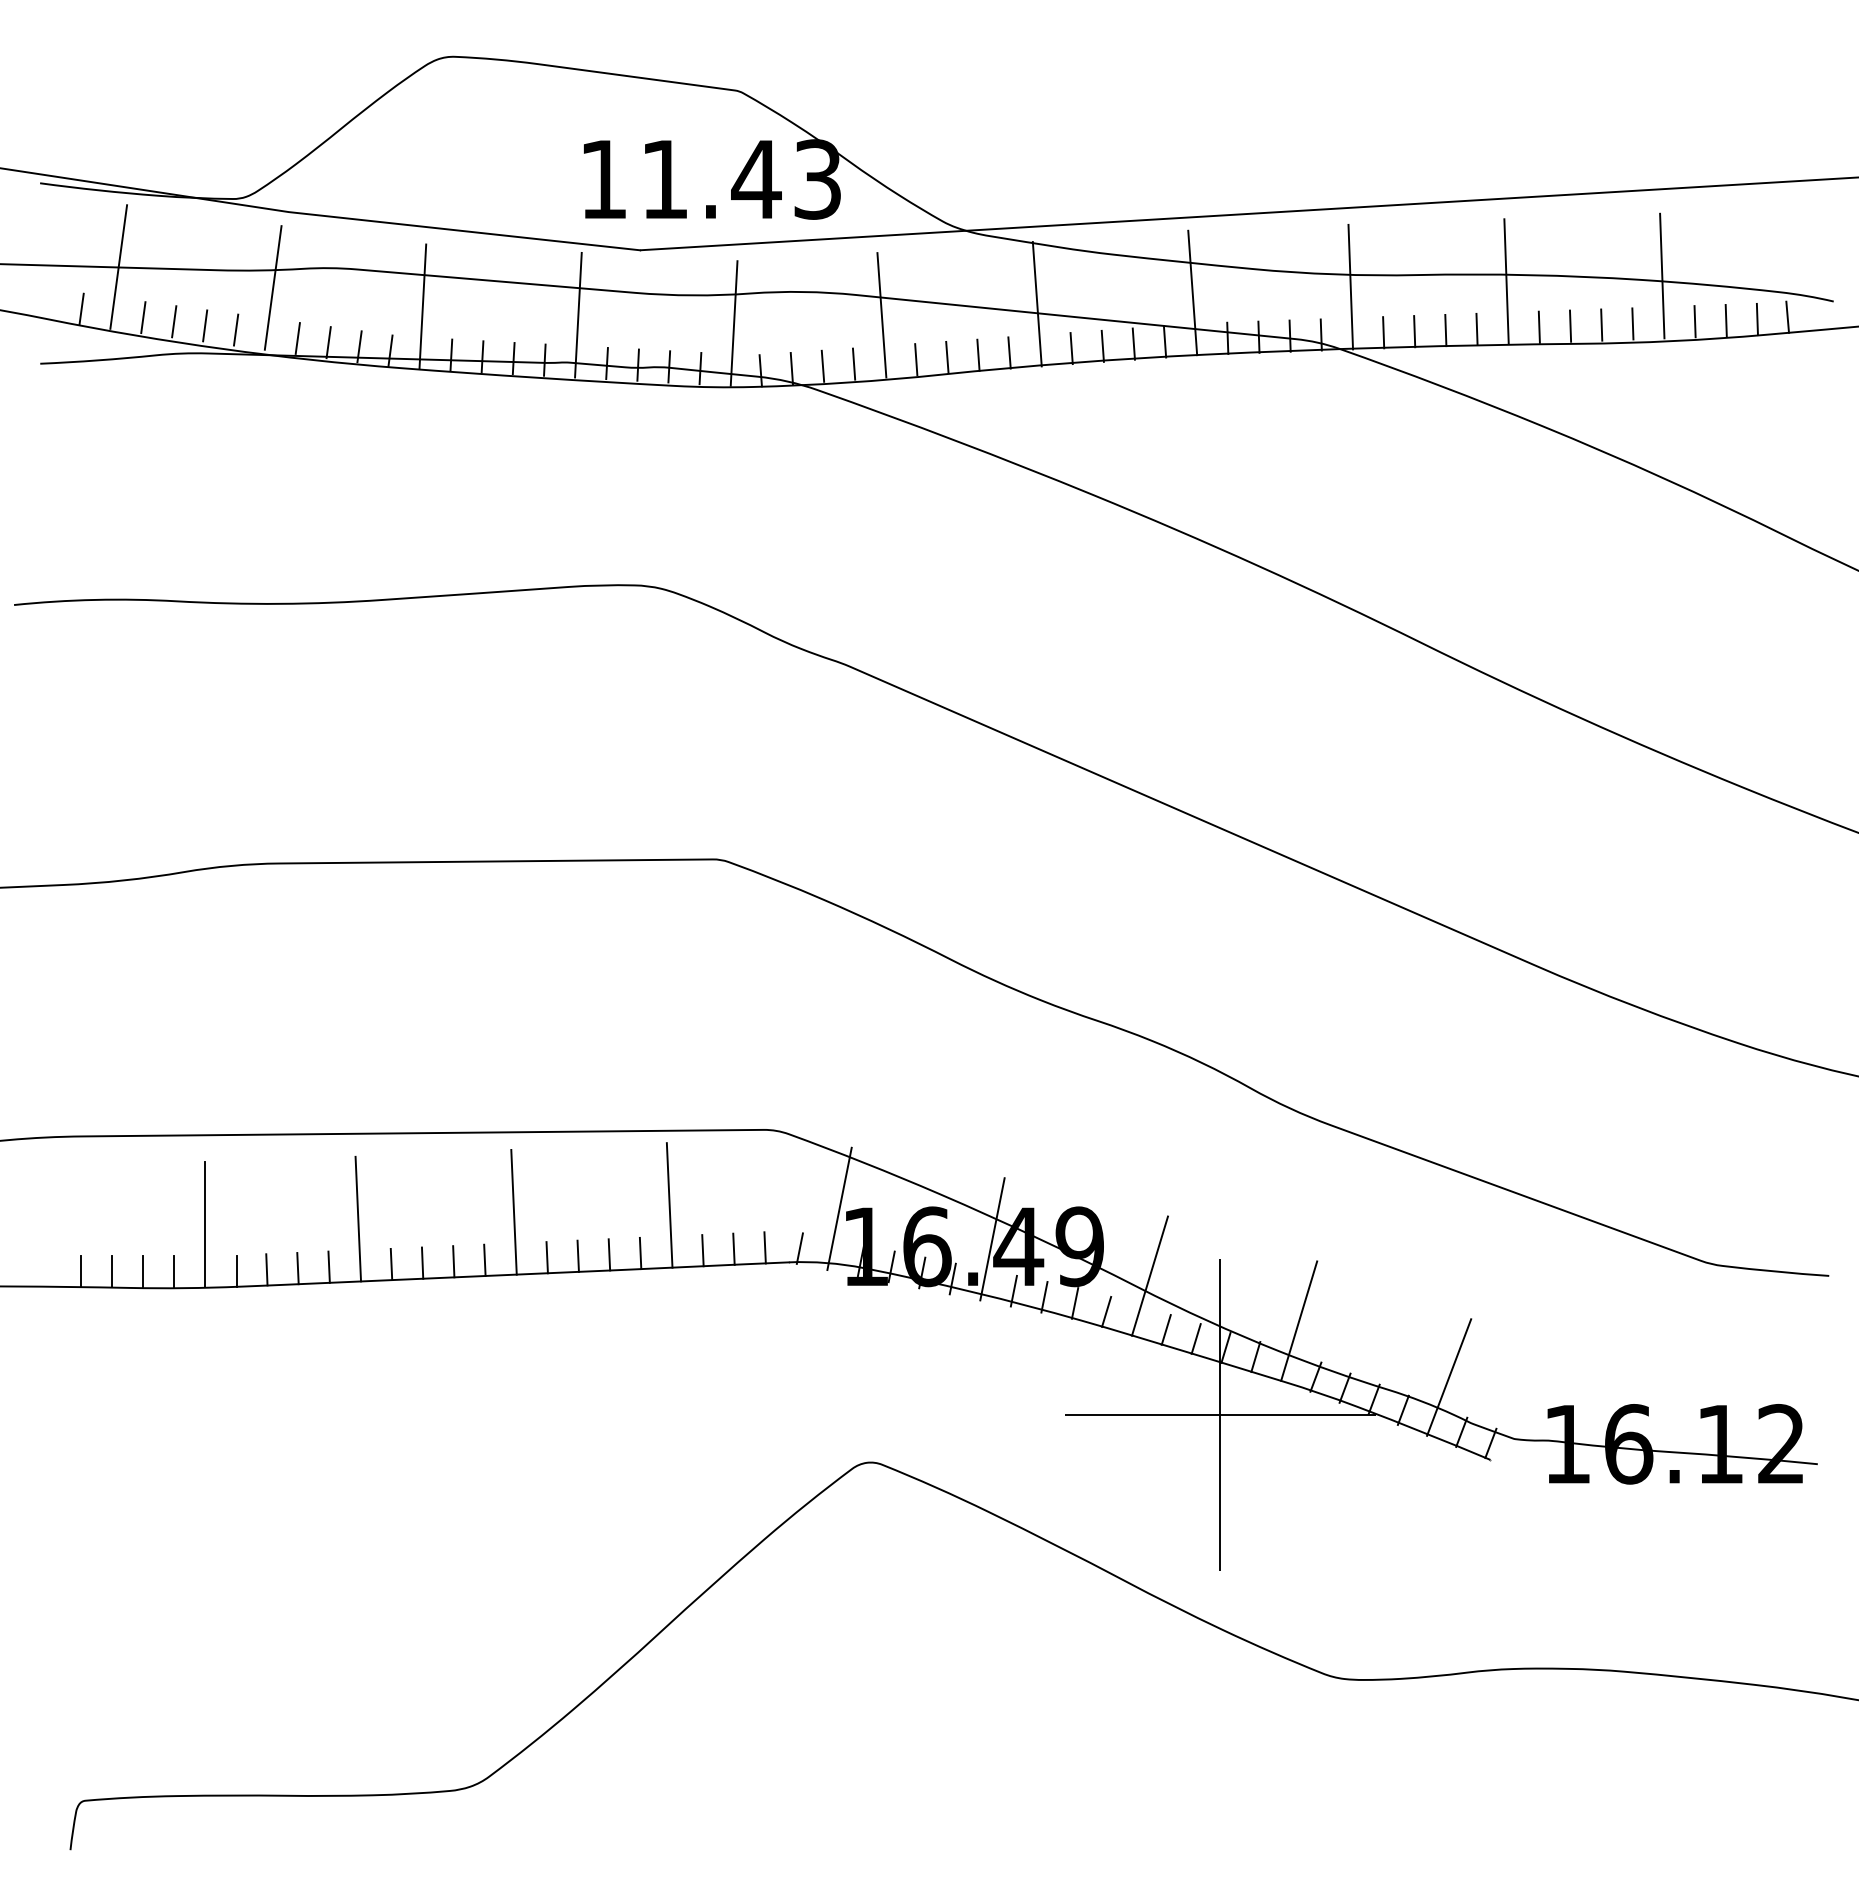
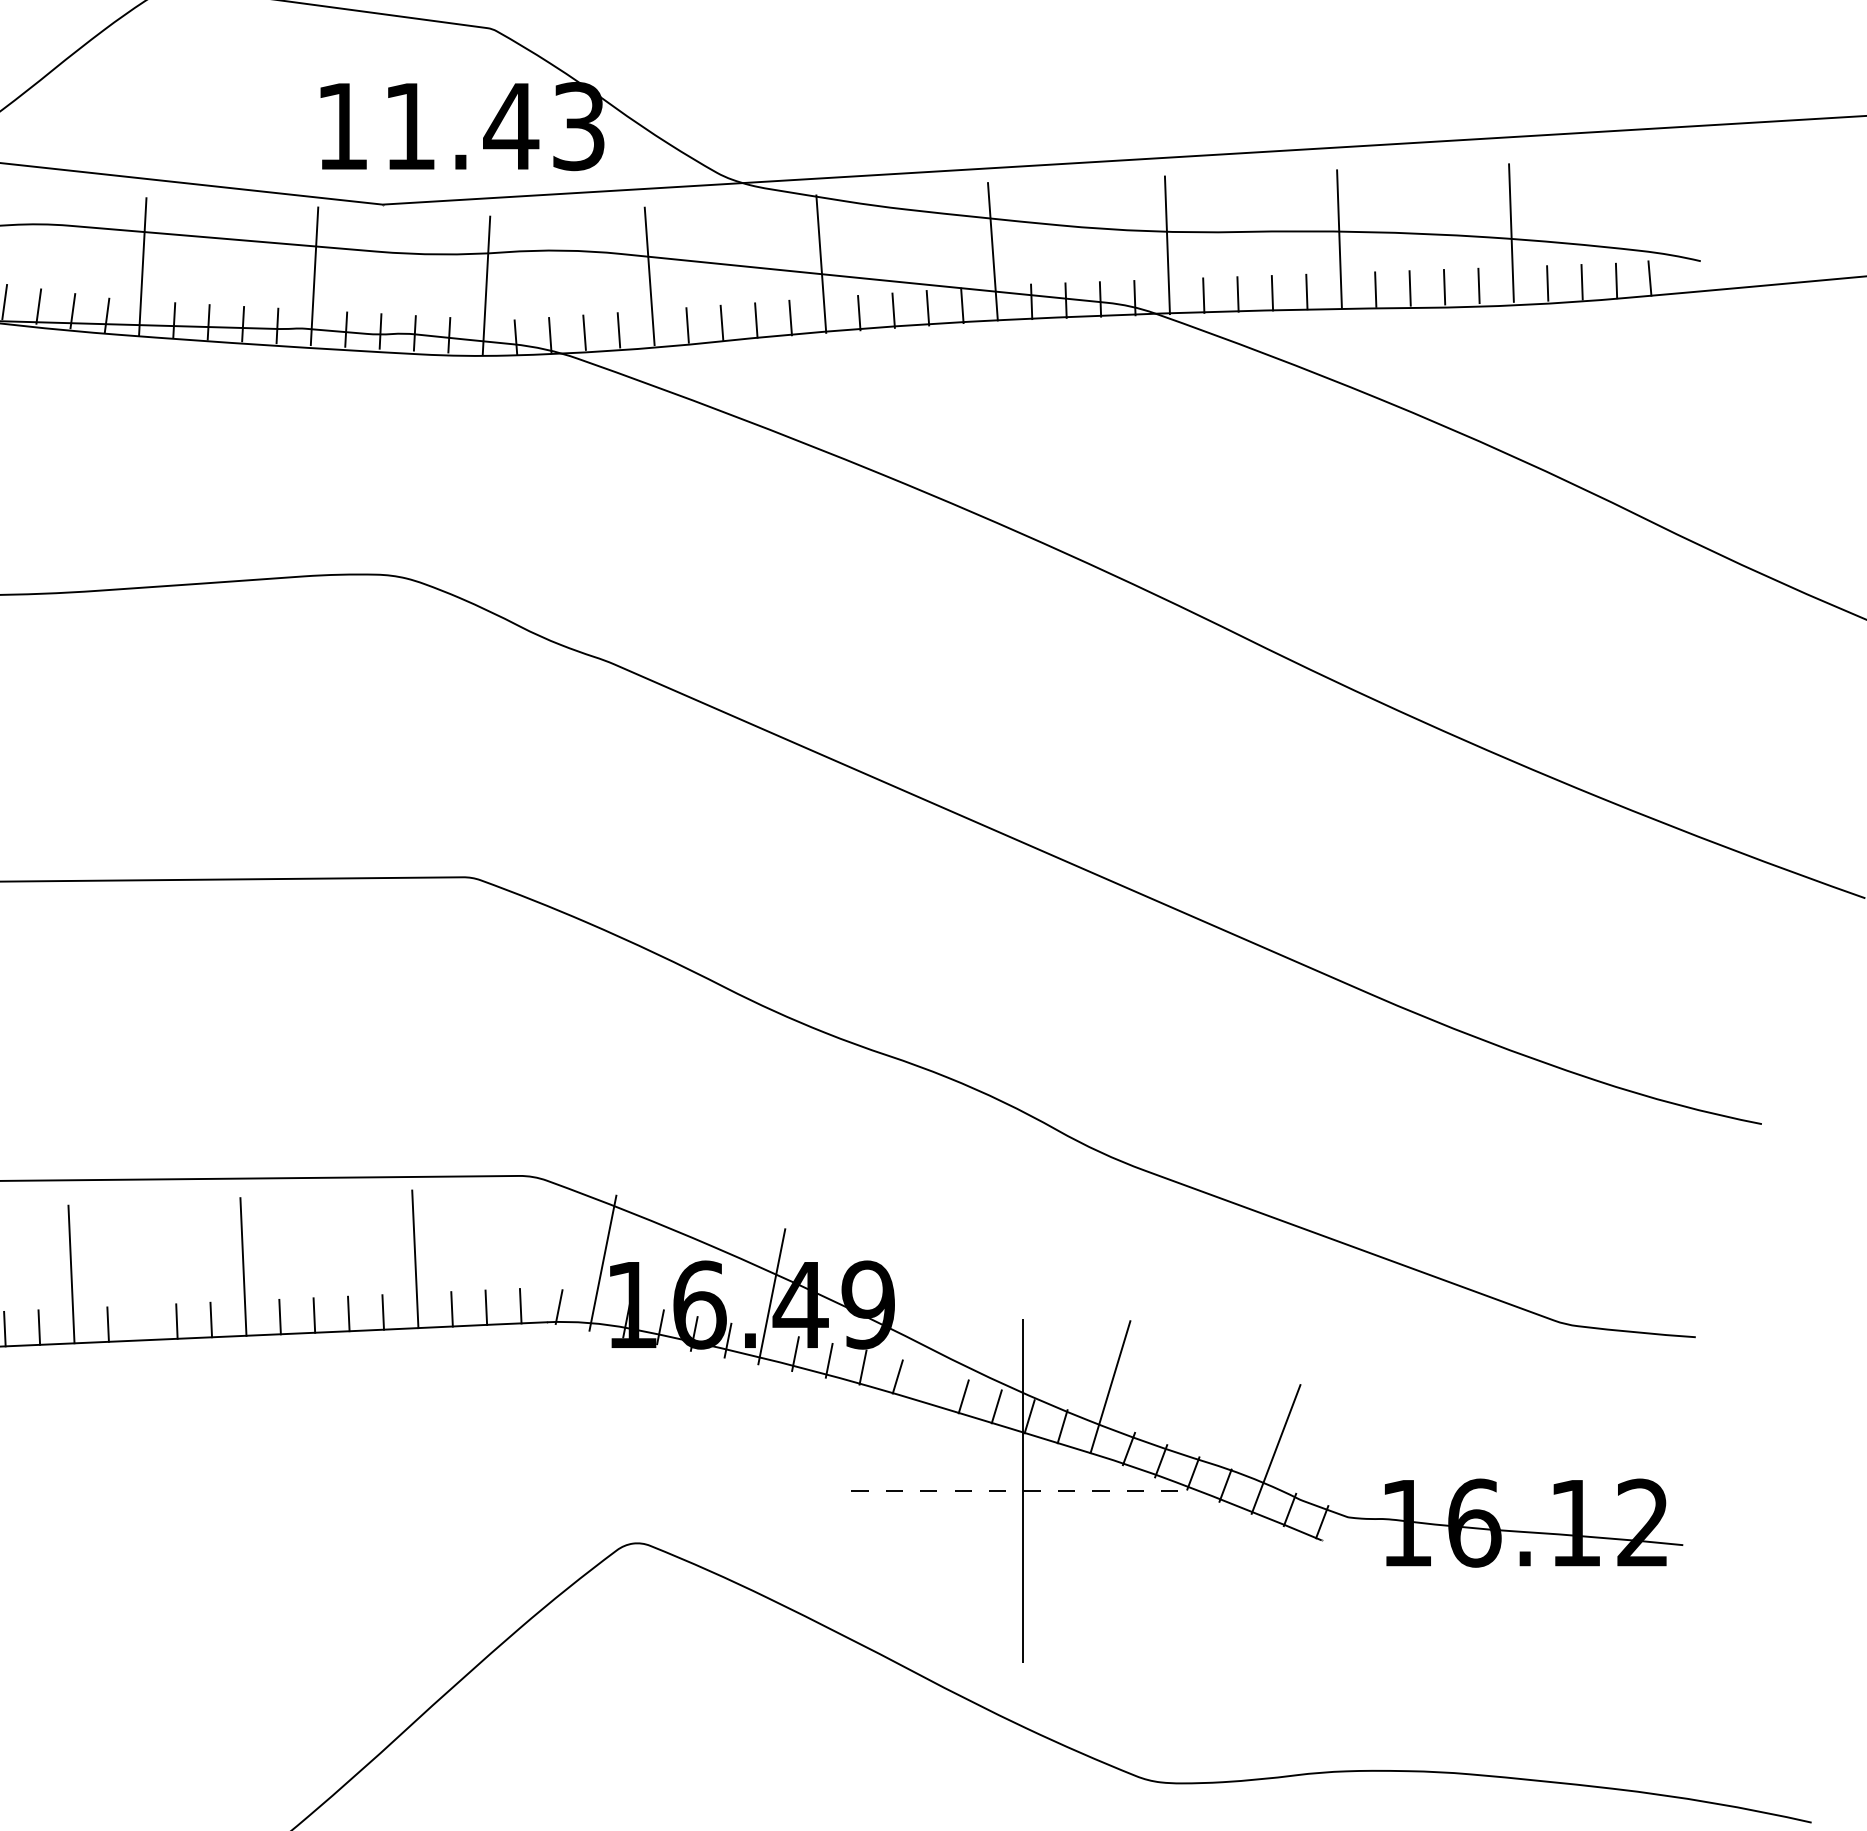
line: (422, 1262) -> (142, 1322), removed
line: (1149, 1275) -> (945, 1336), removed
line: (1220, 1415) -> (1023, 1491), solid -> dashed

